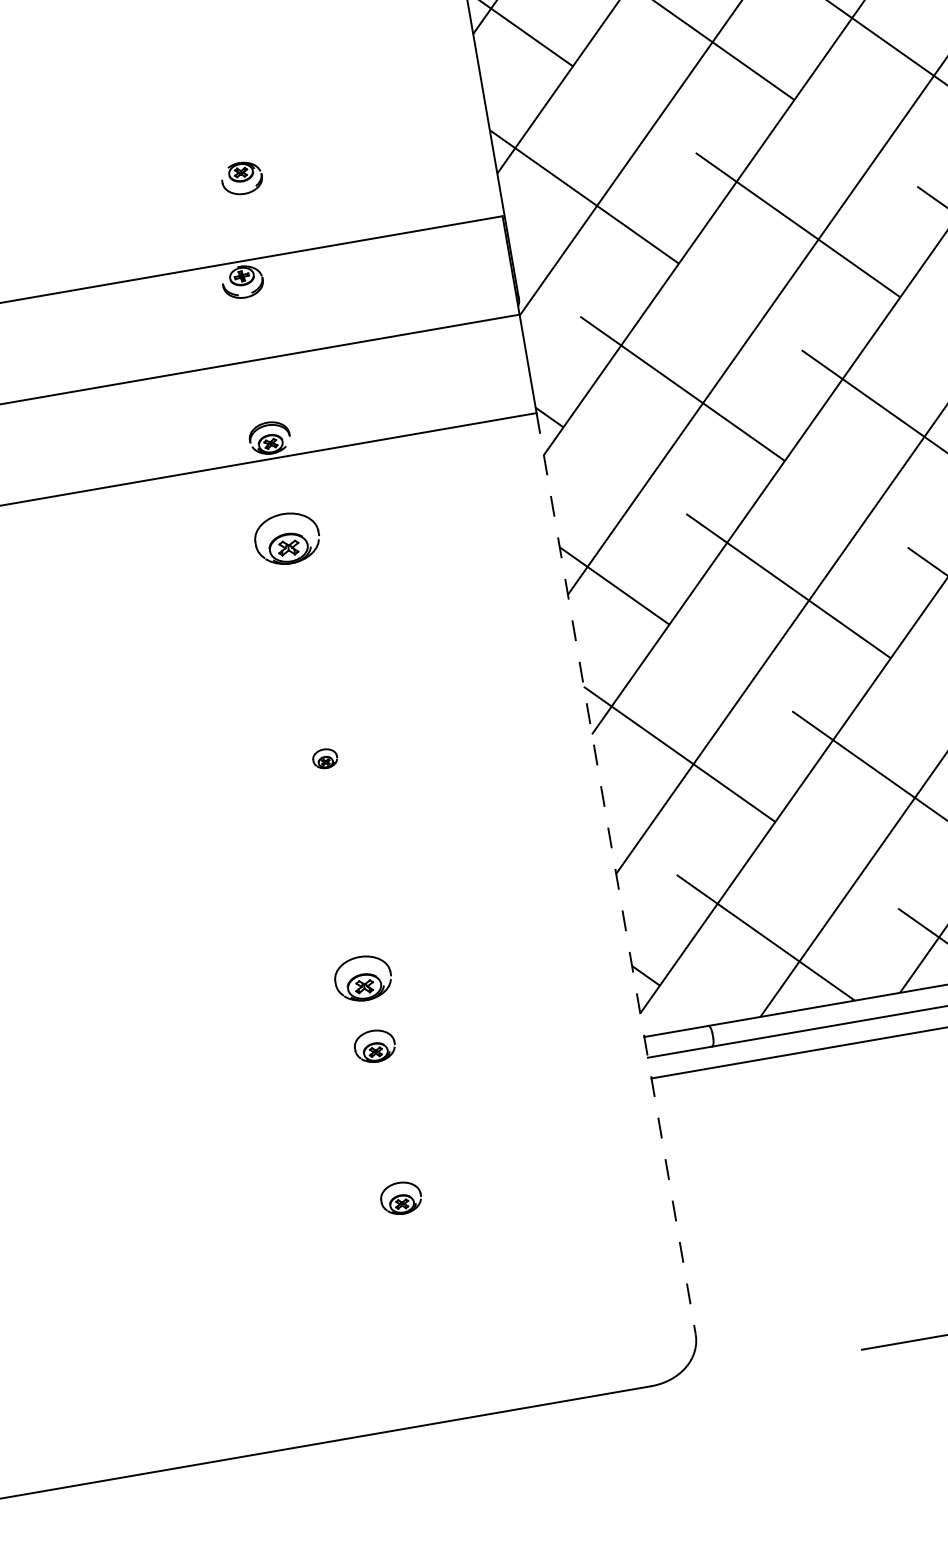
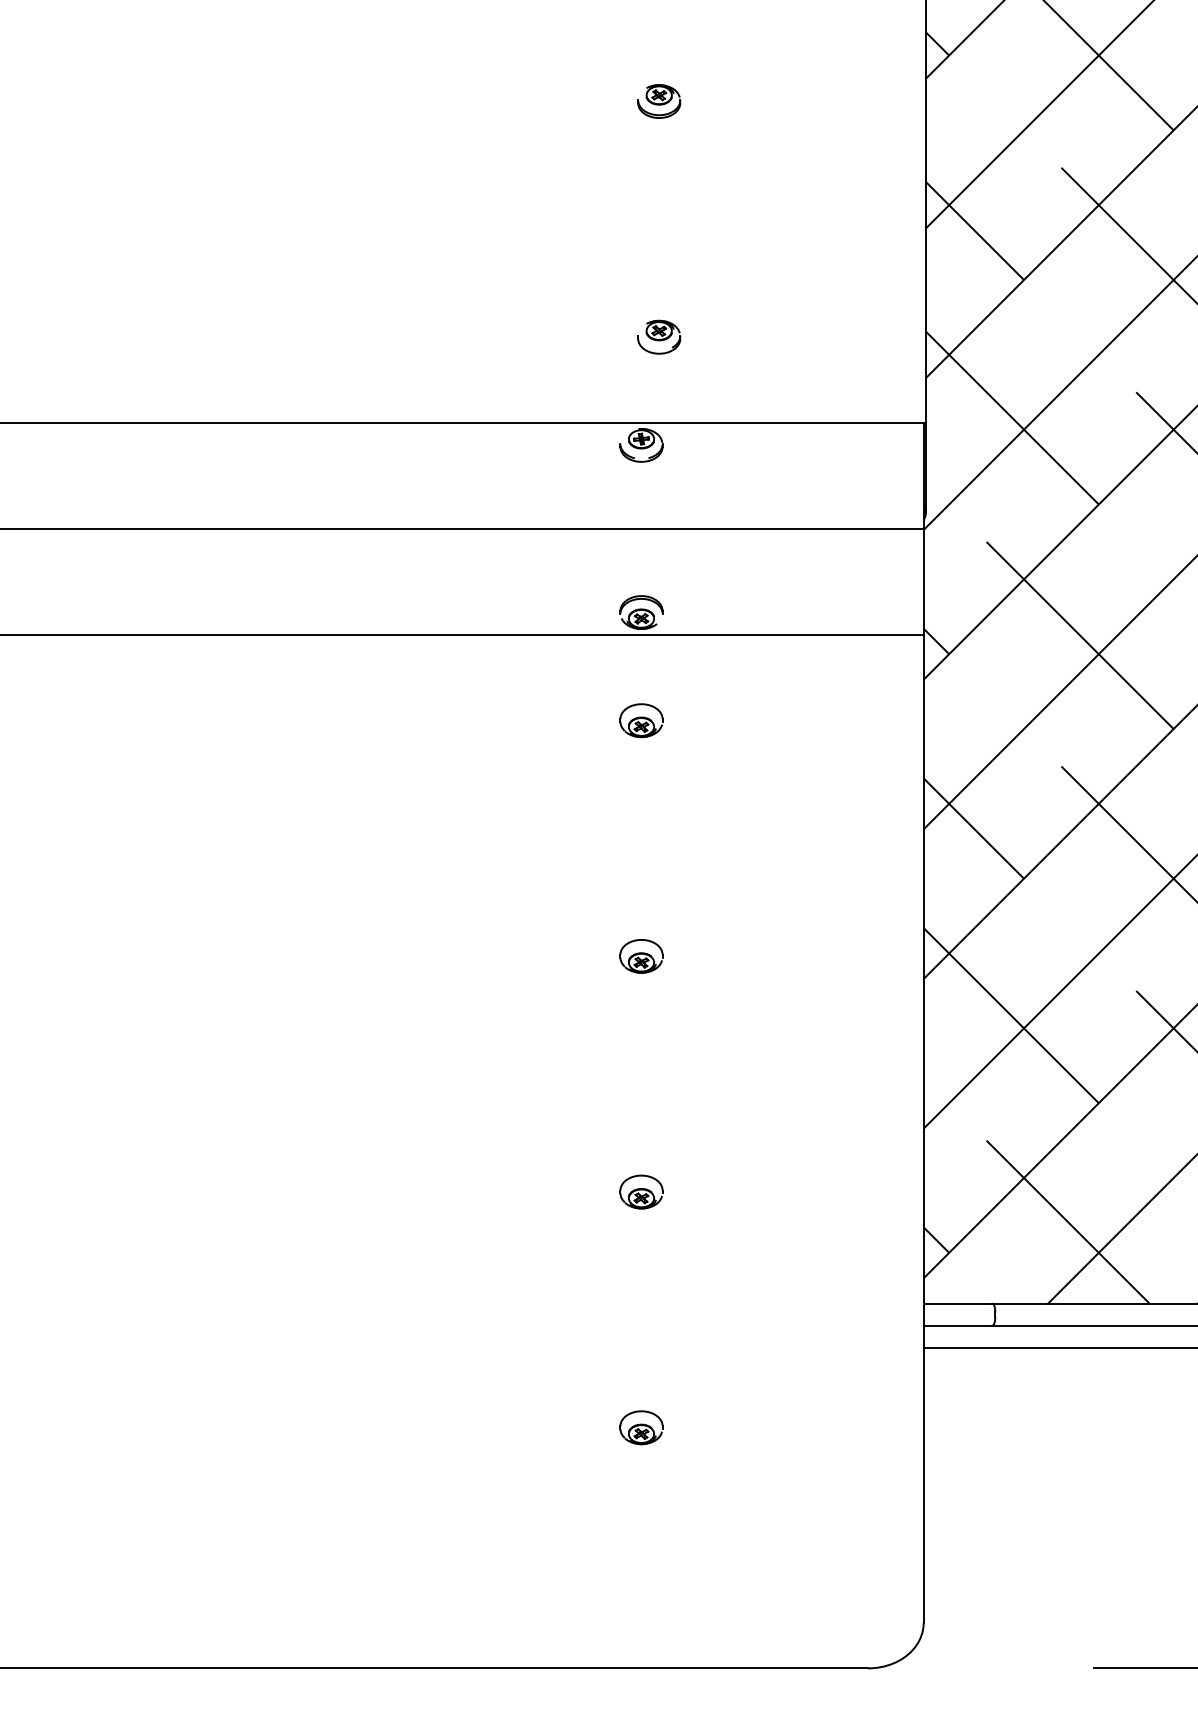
part: (287, 538) -> (641, 720), size x0.62
part: (325, 758) -> (641, 956), size x1.67
line: (616, 874) -> (923, 1129), dashed -> solid
part: (363, 977) -> (641, 1191), size x0.71
part: (374, 1046) -> (641, 1264), removed

